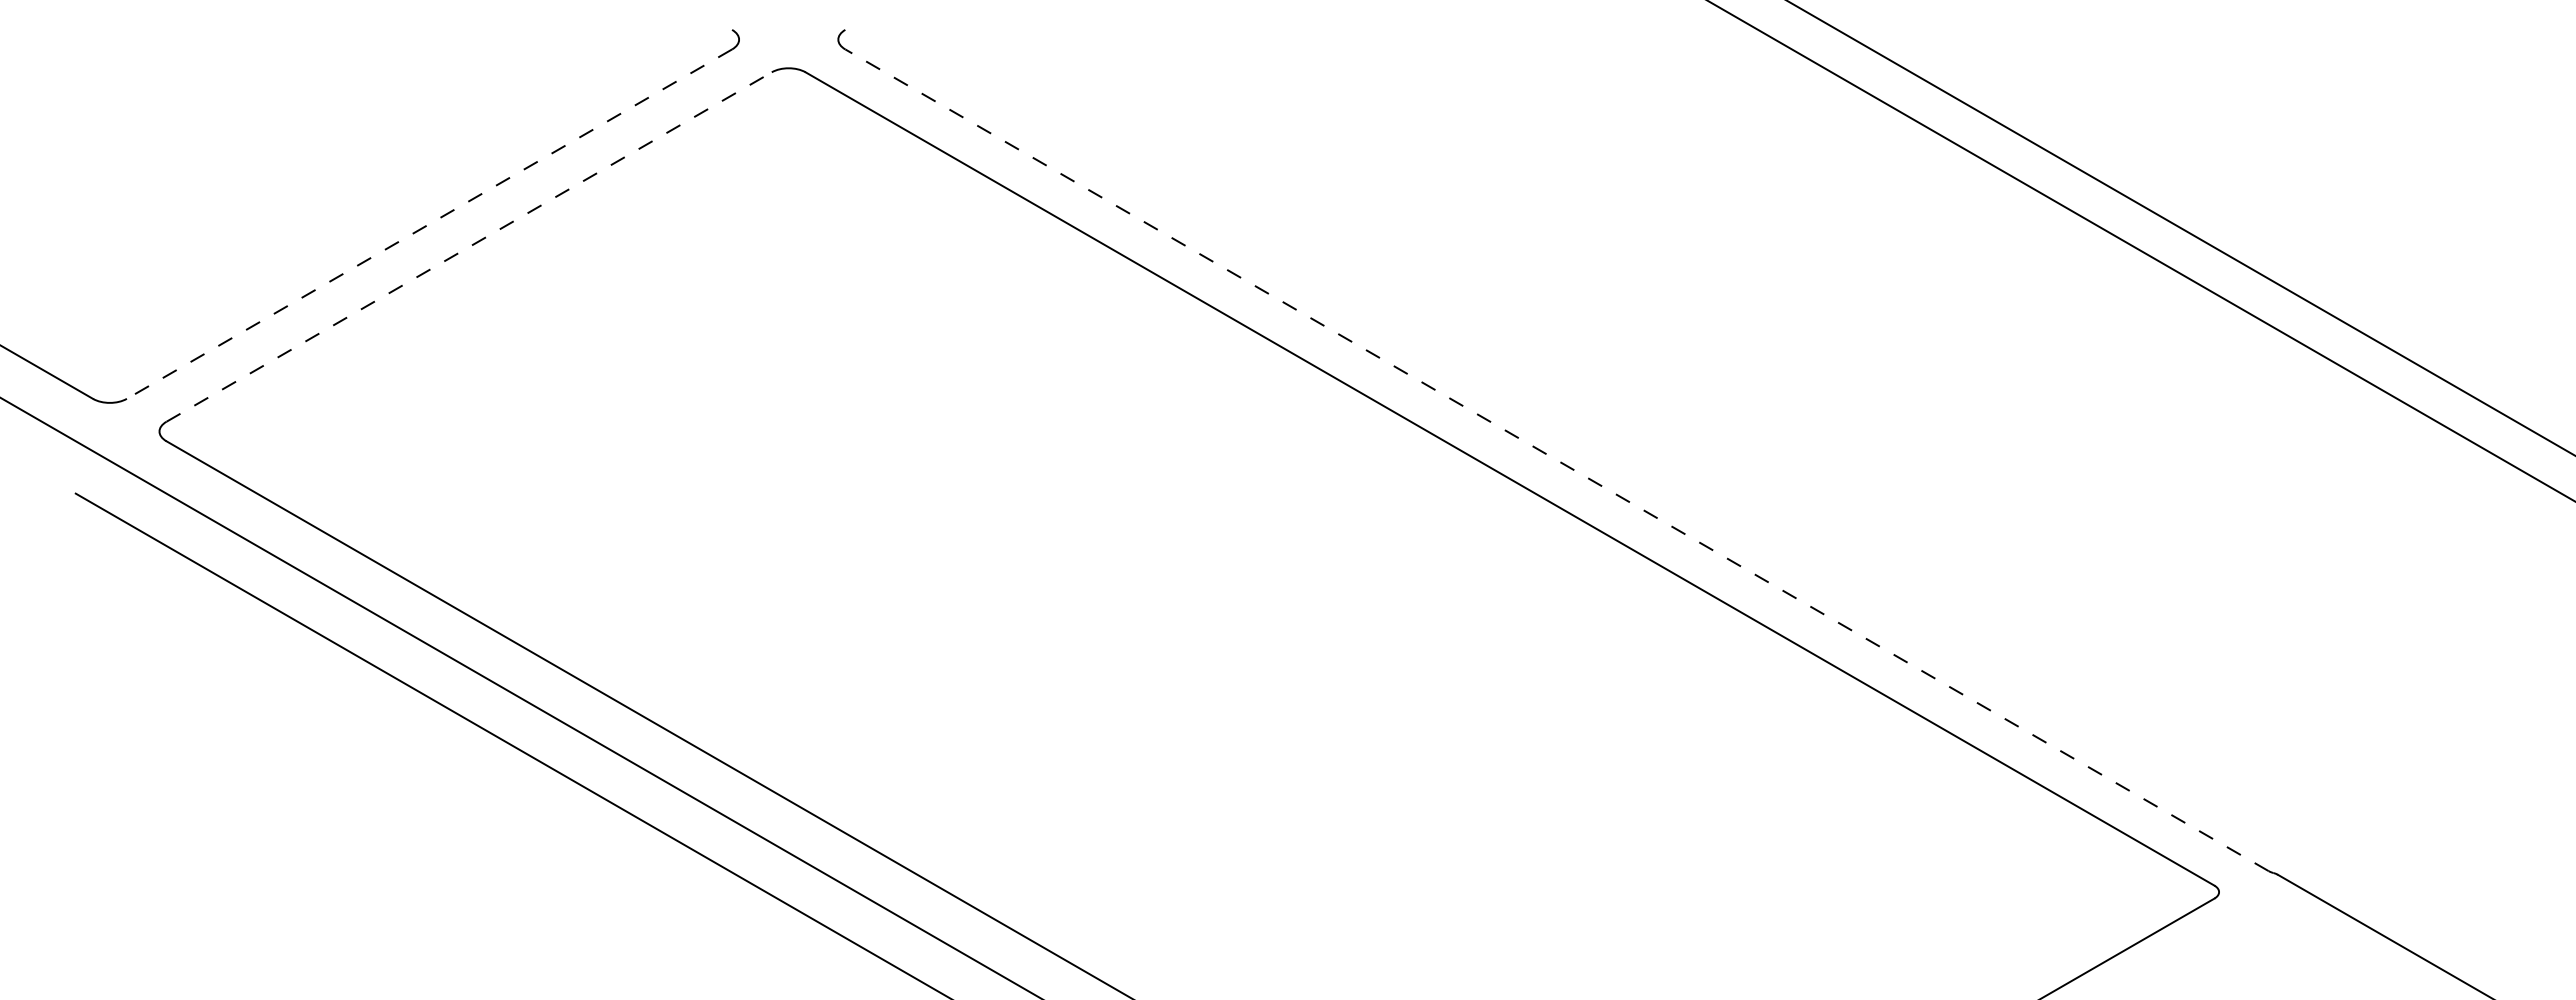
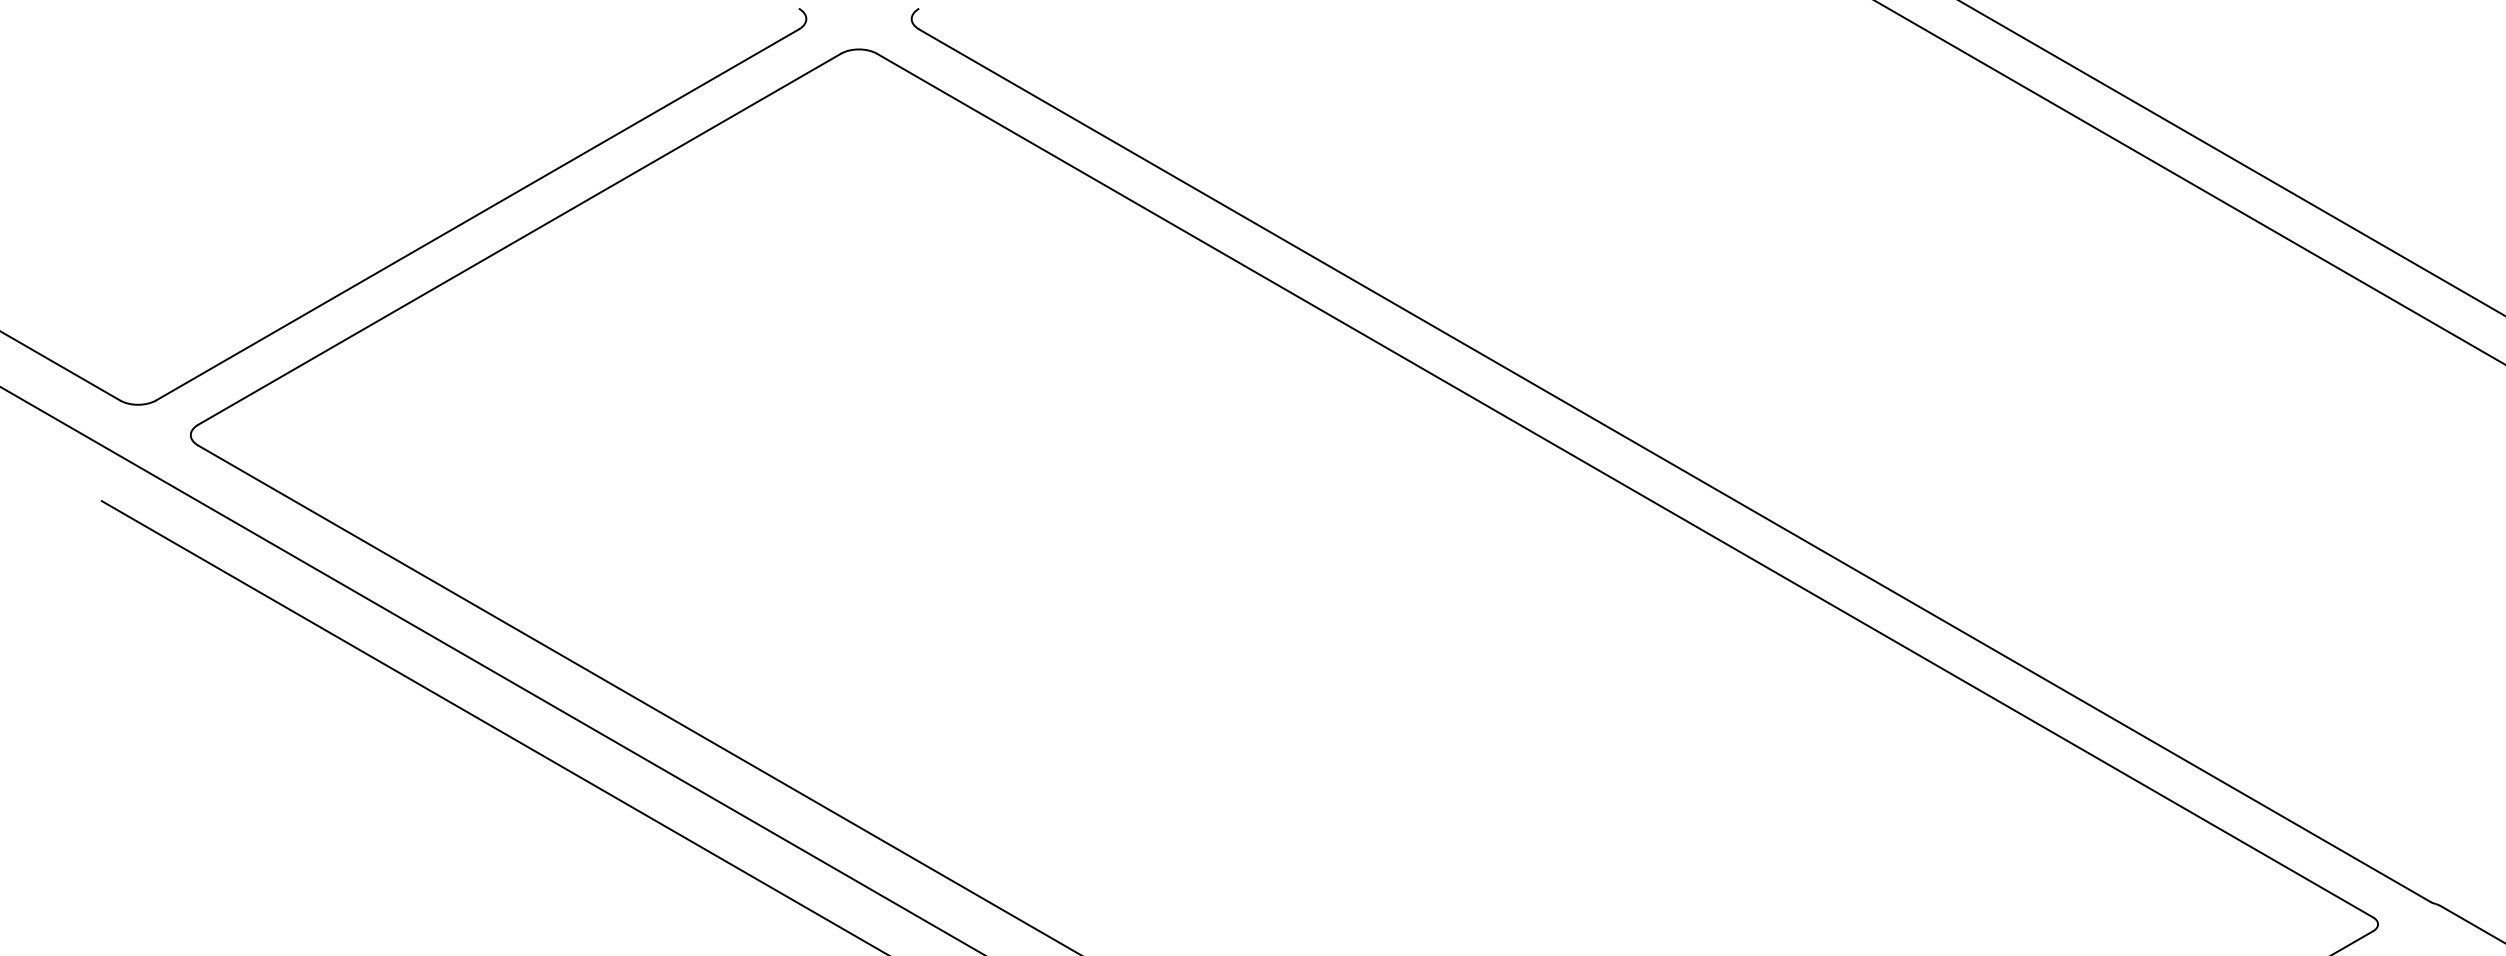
line: (429, 224) -> (477, 215), dashed -> solid
line: (469, 246) -> (519, 238), dashed -> solid
line: (1556, 460) -> (1674, 465), dashed -> solid

